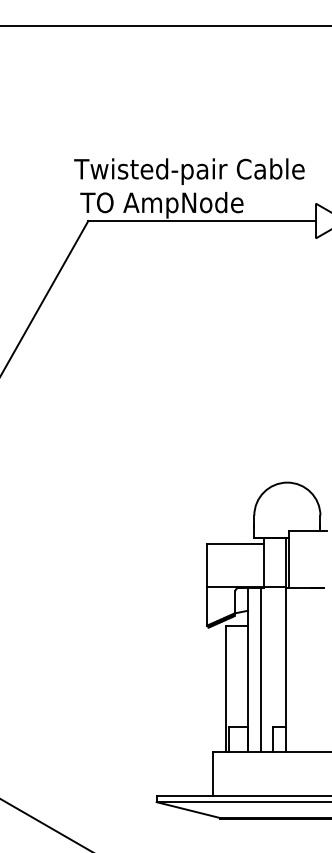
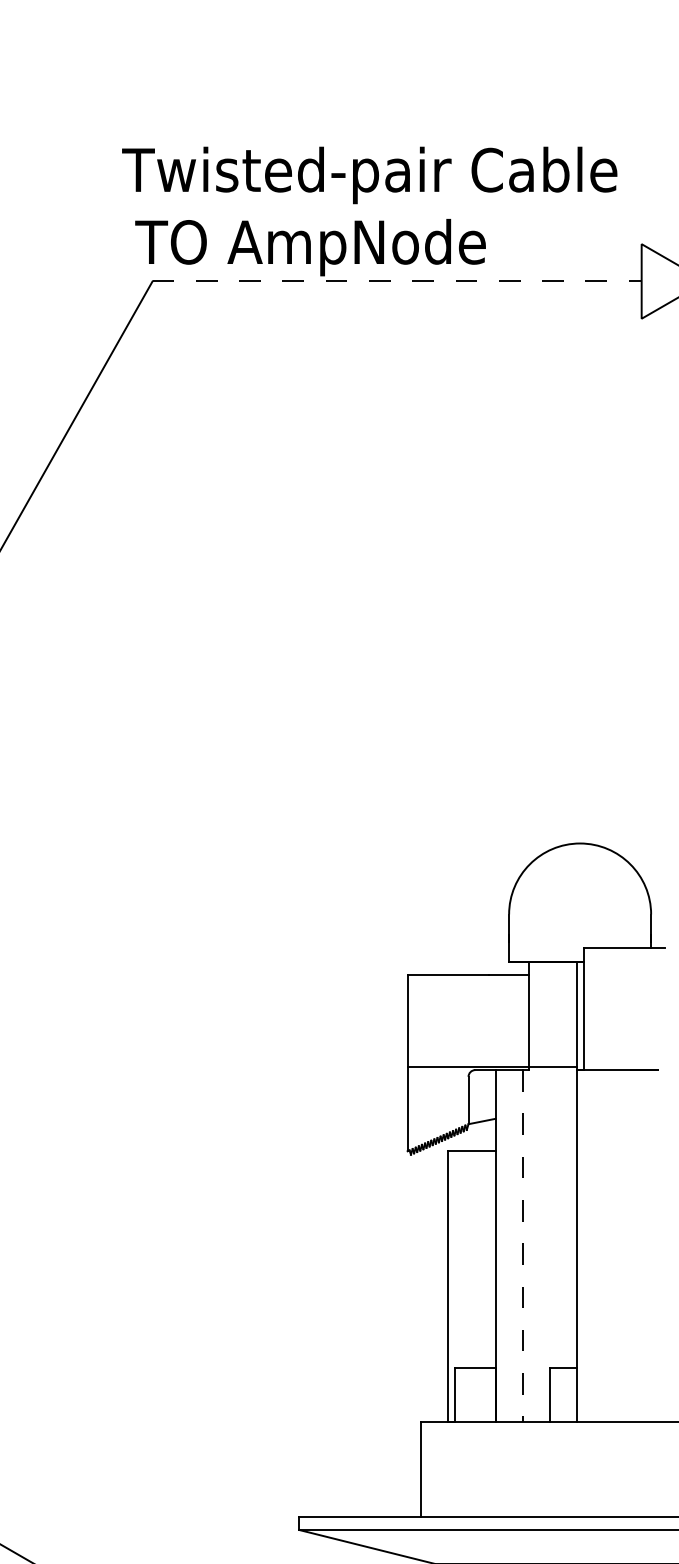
line: (202, 221) -> (397, 282), solid -> dashed
line: (260, 669) -> (522, 1245), solid -> dashed

